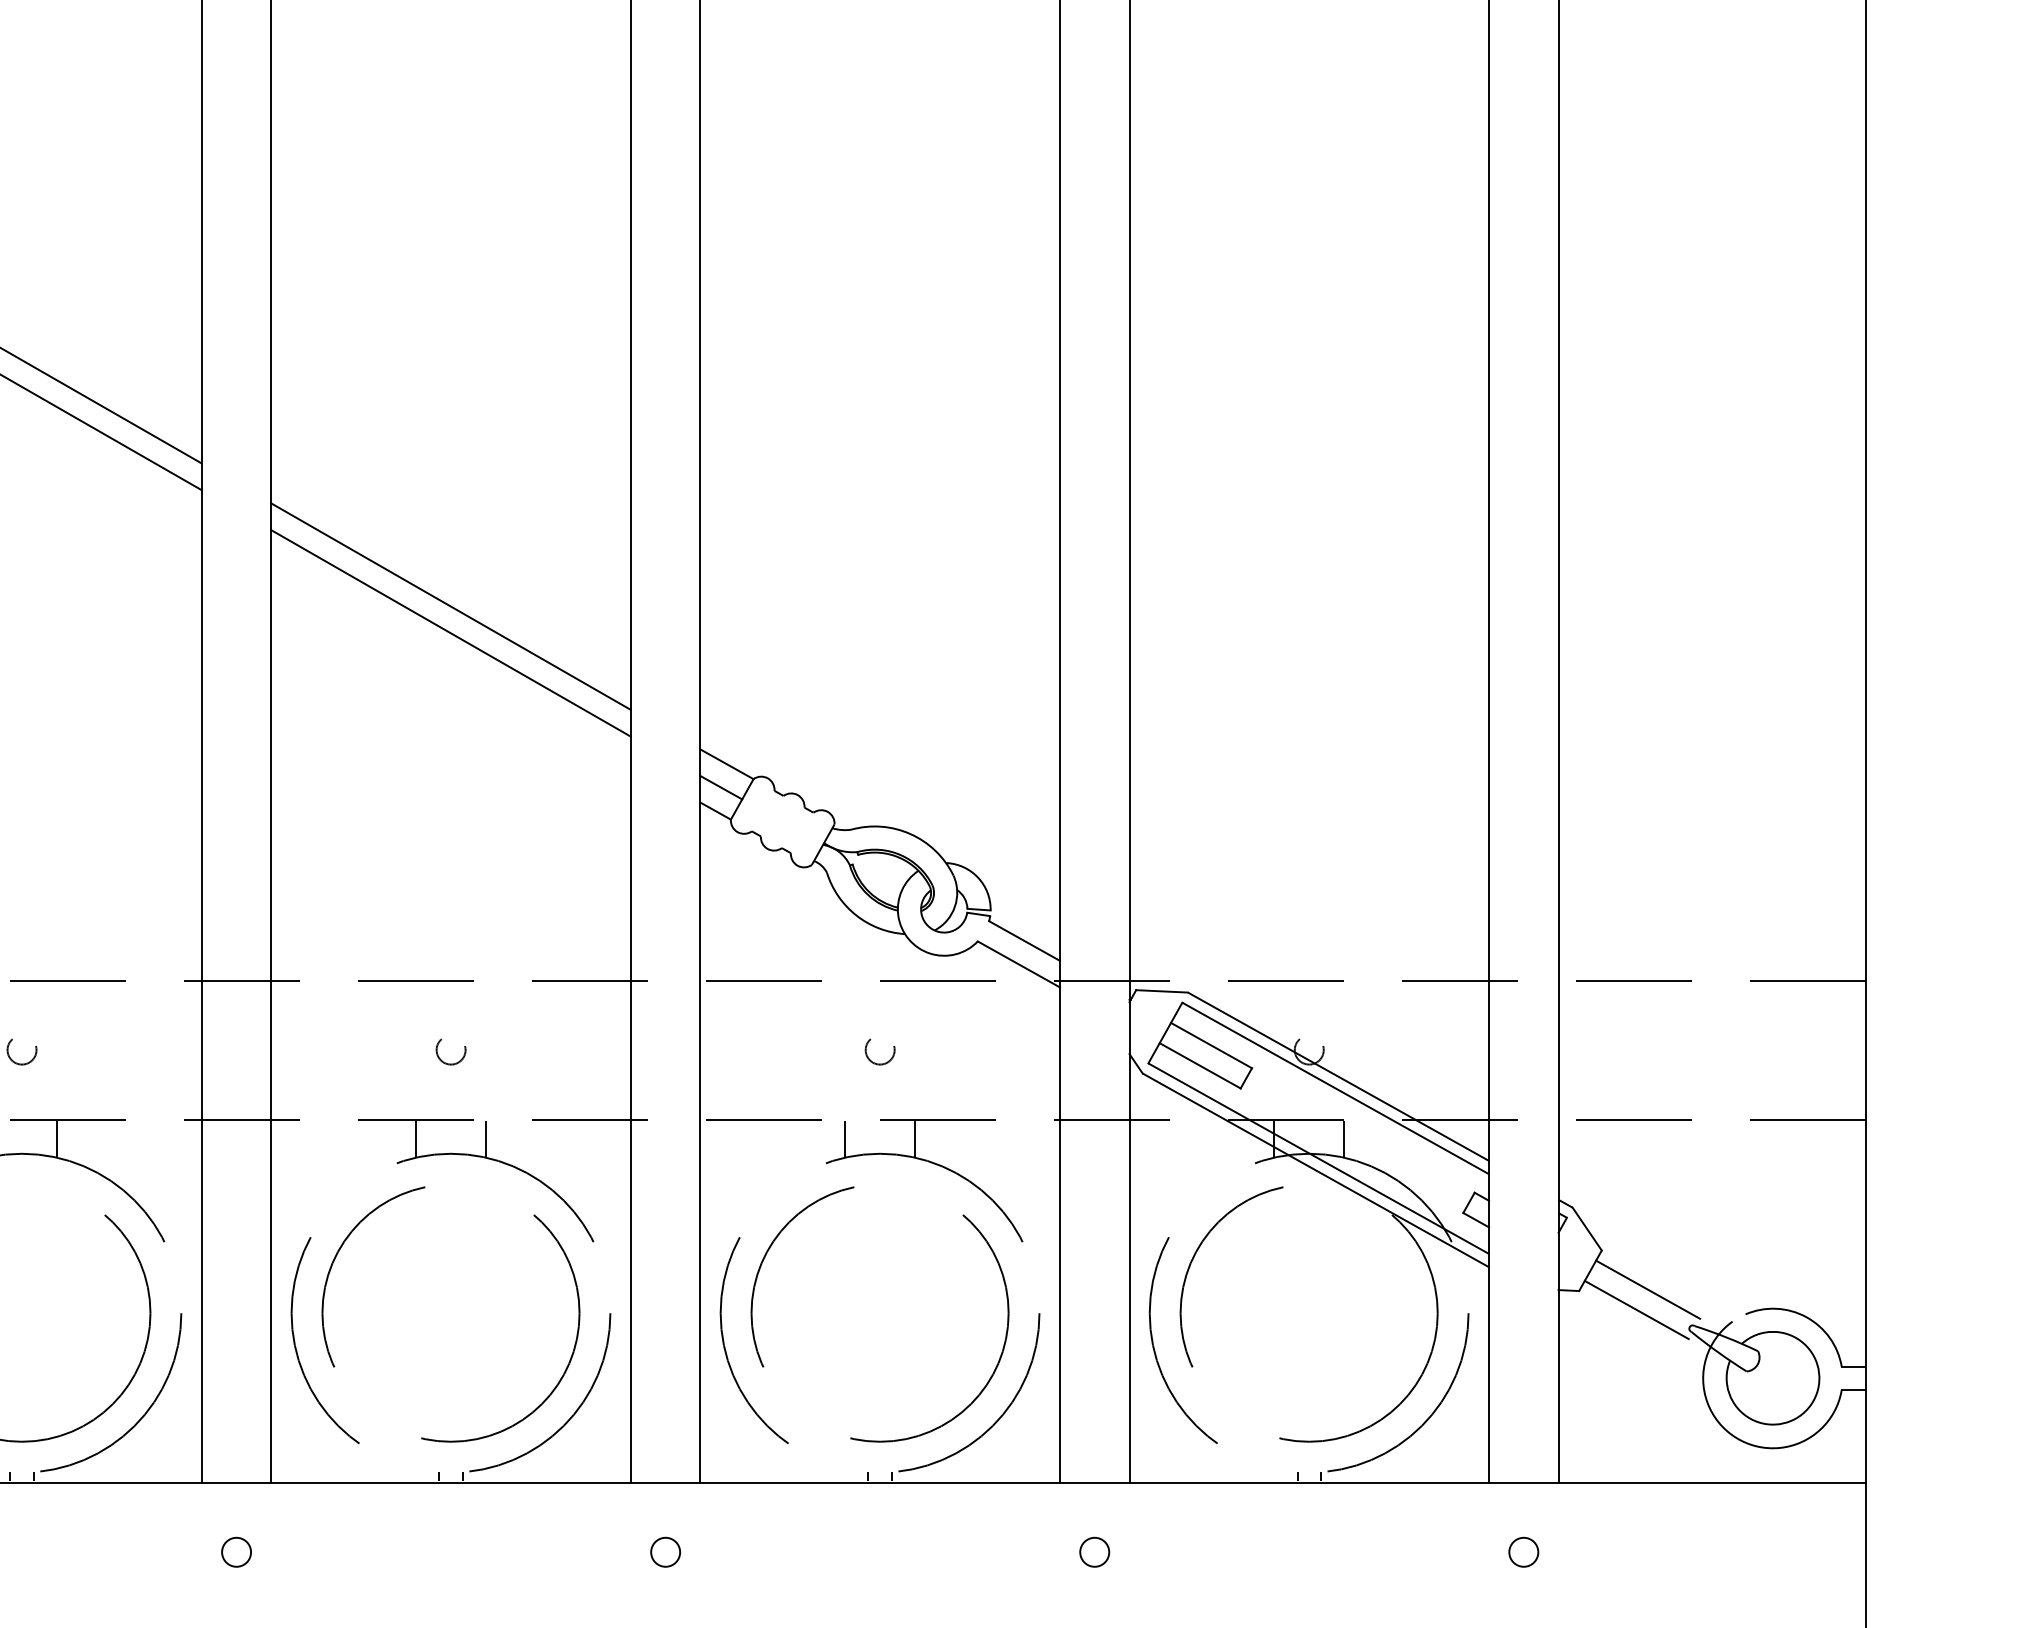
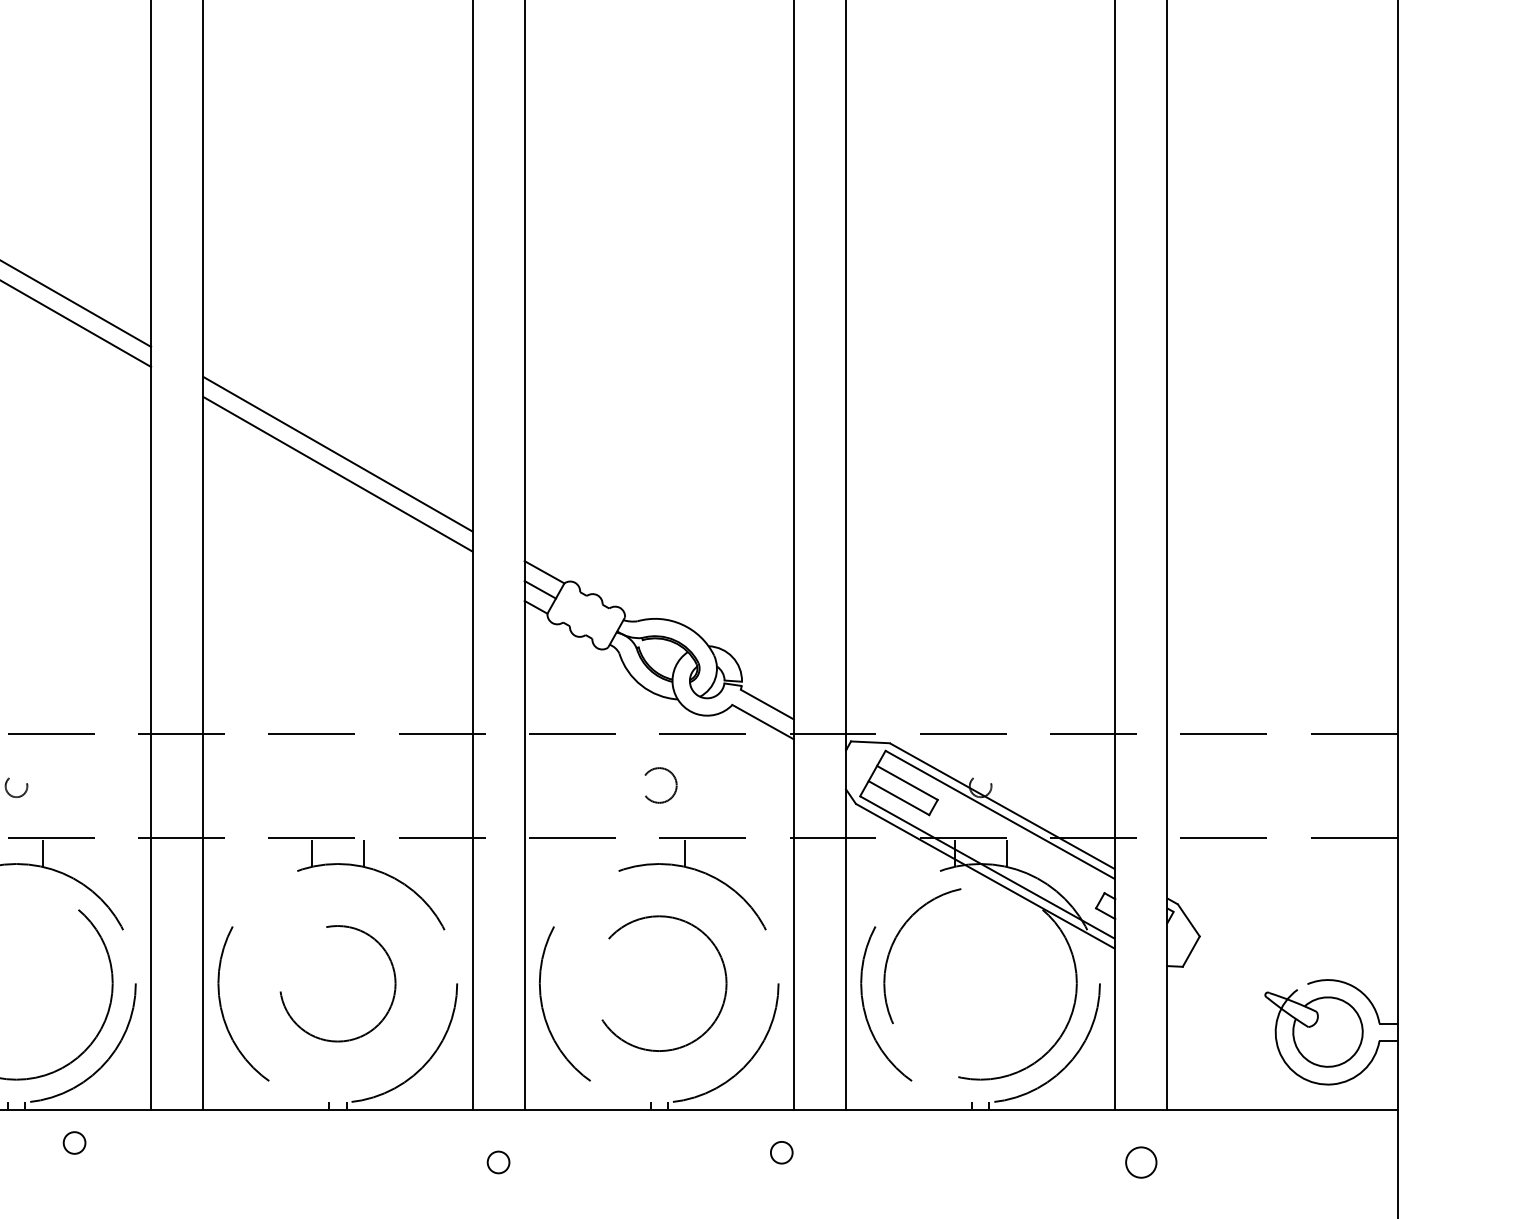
circle: (450, 1051) -> (337, 787), removed
circle: (879, 1051) -> (658, 787), size x1.6
line: (845, 1139) -> (633, 853), removed
line: (1648, 1289) -> (1234, 965), removed
line: (1636, 1309) -> (1225, 980), removed
circle: (450, 1314) -> (337, 984), size x0.6
circle: (879, 1314) -> (658, 984), size x0.7
circle: (236, 1551) -> (74, 1142), moved
circle: (1094, 1551) -> (781, 1152), moved
circle: (1523, 1551) -> (1141, 1161), size x1.4

